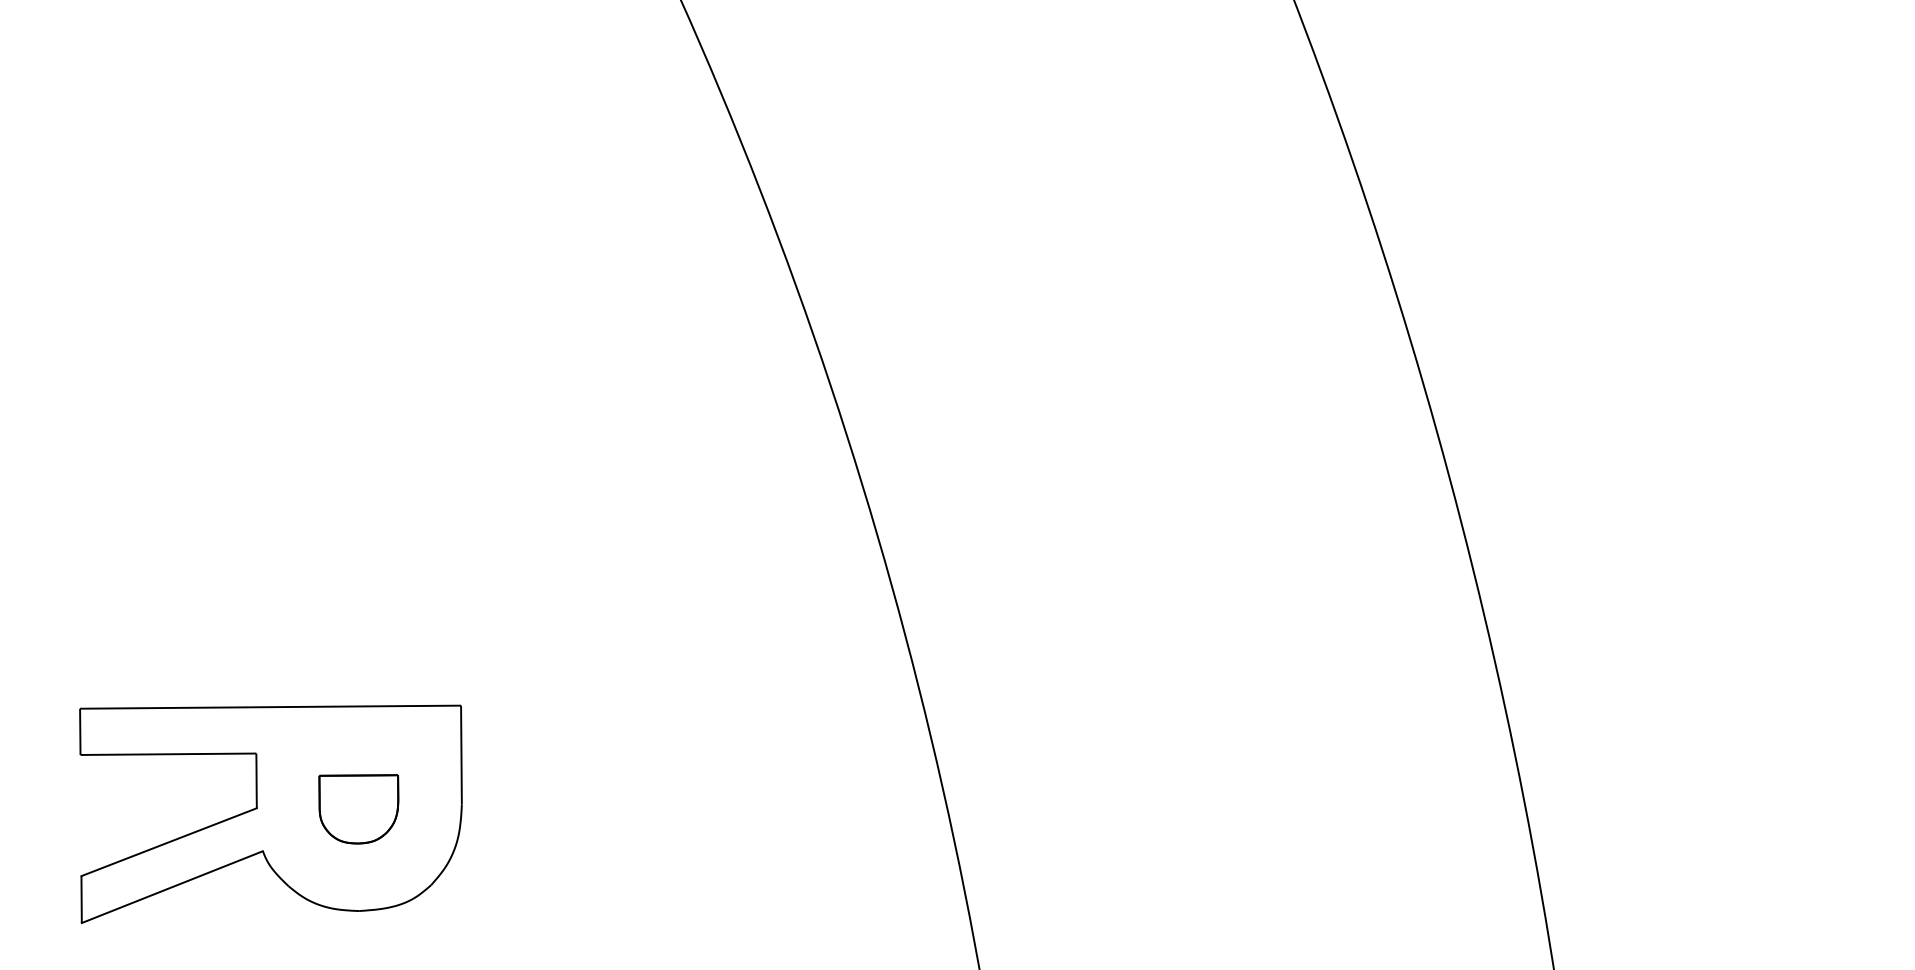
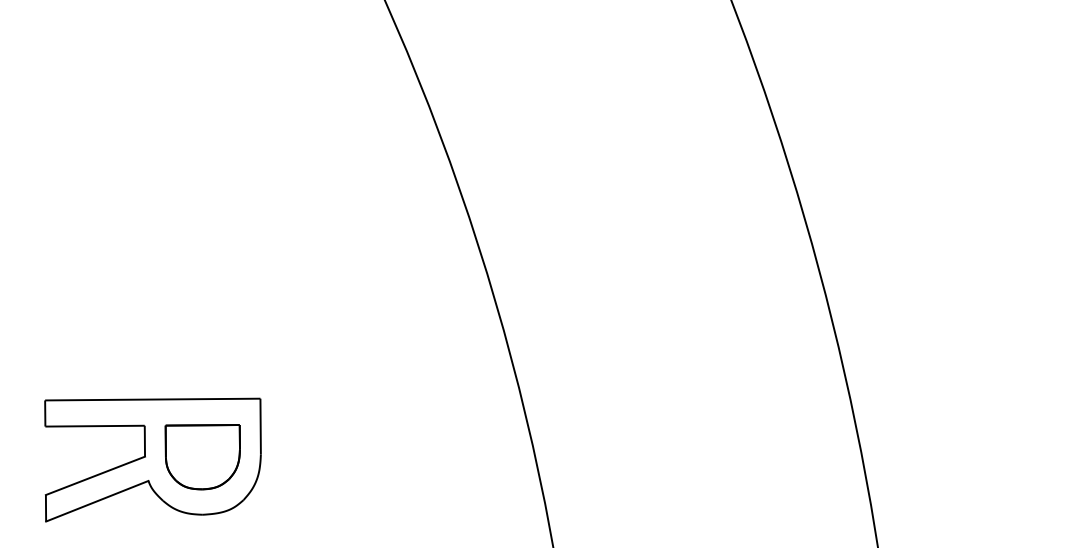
part: (358, 809) -> (202, 457), size x1.67

